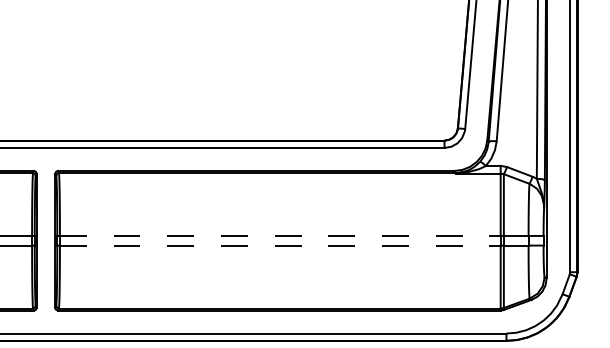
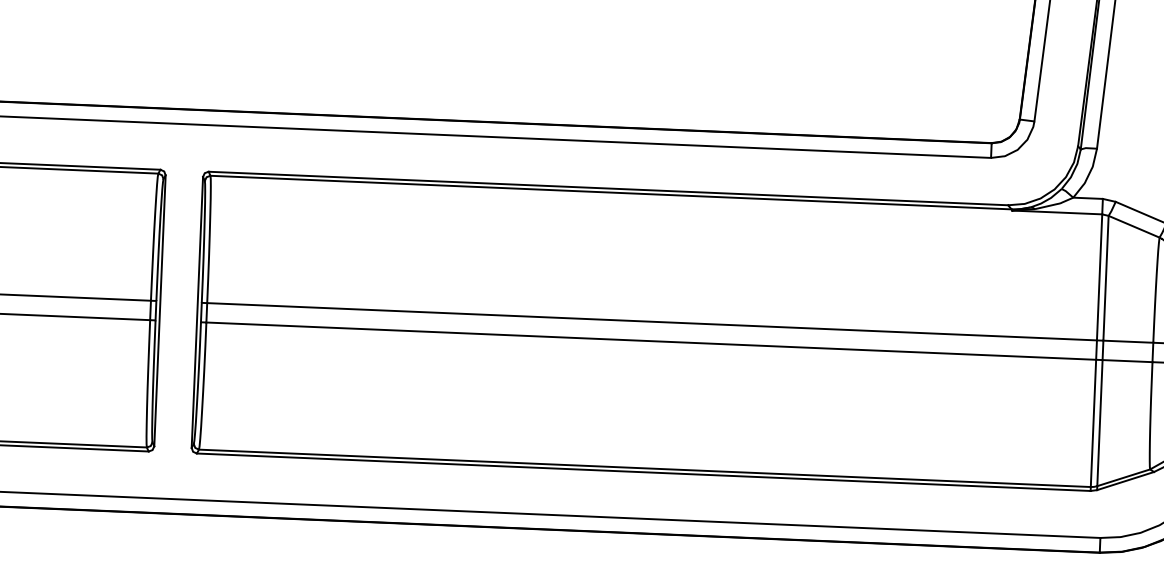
line: (280, 235) -> (652, 320), dashed -> solid
line: (280, 245) -> (651, 341), dashed -> solid

